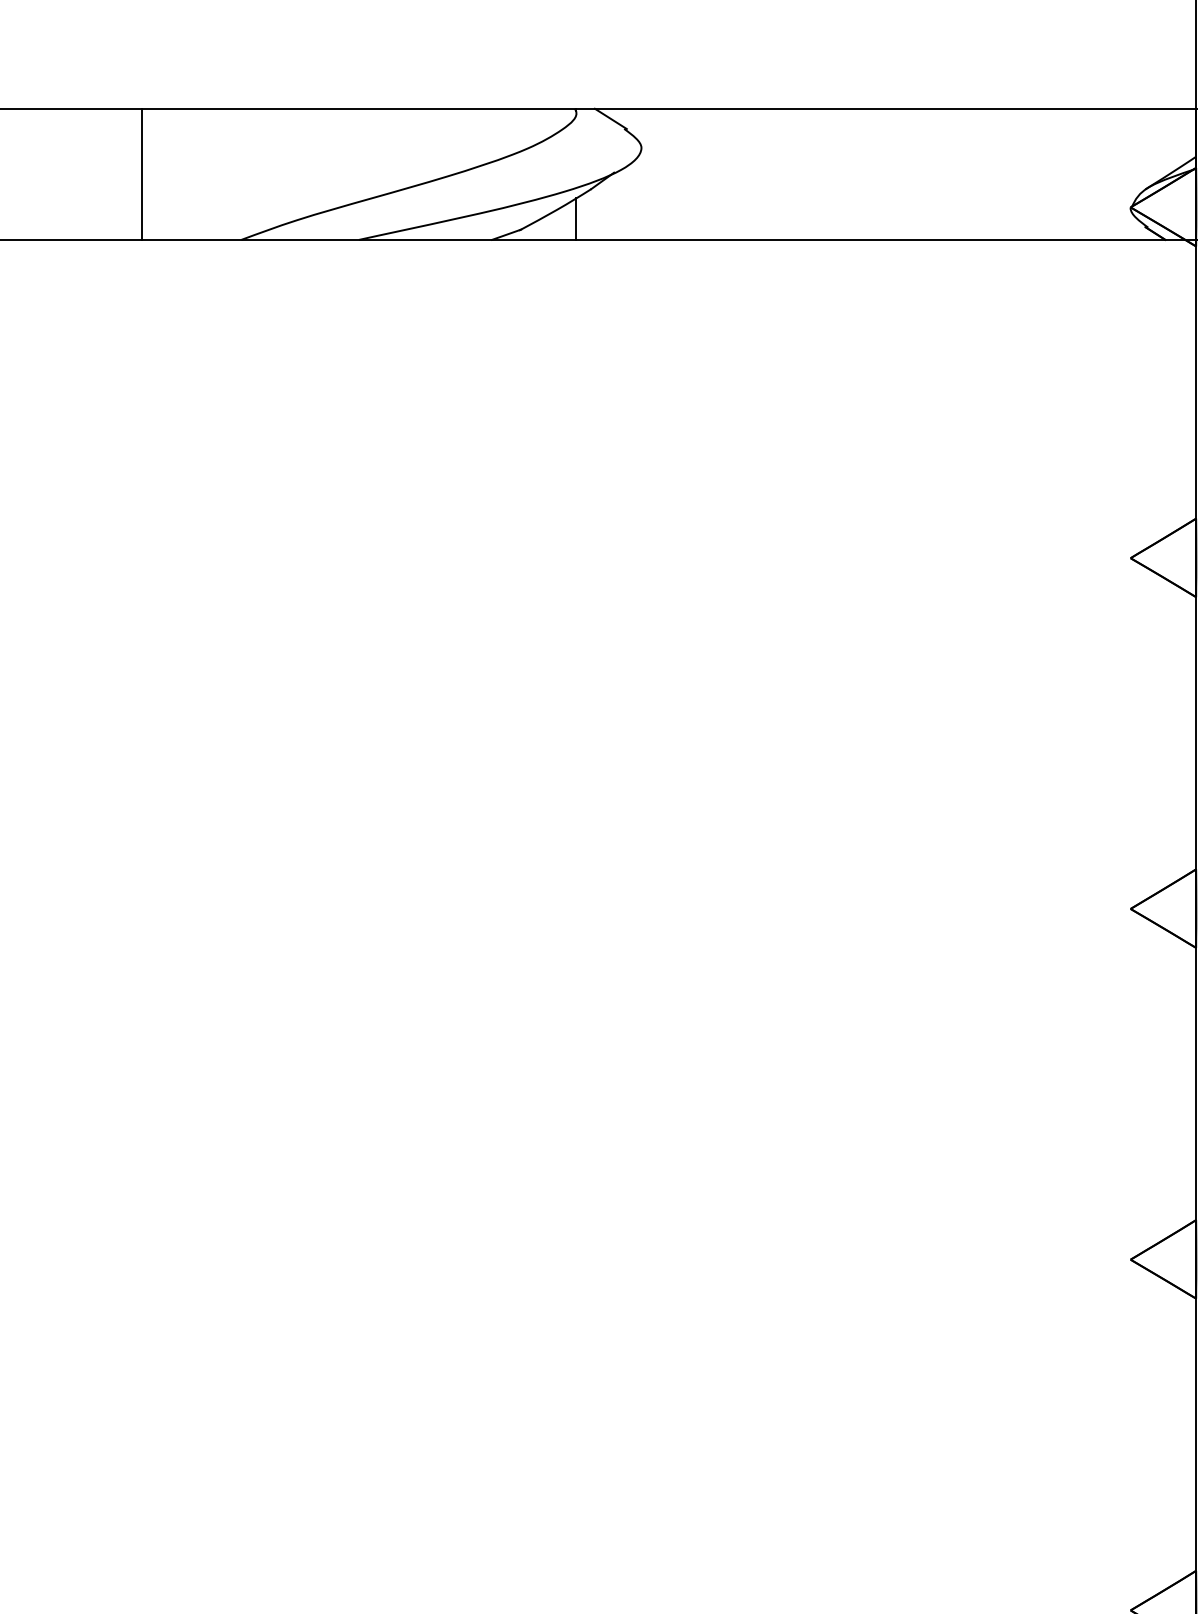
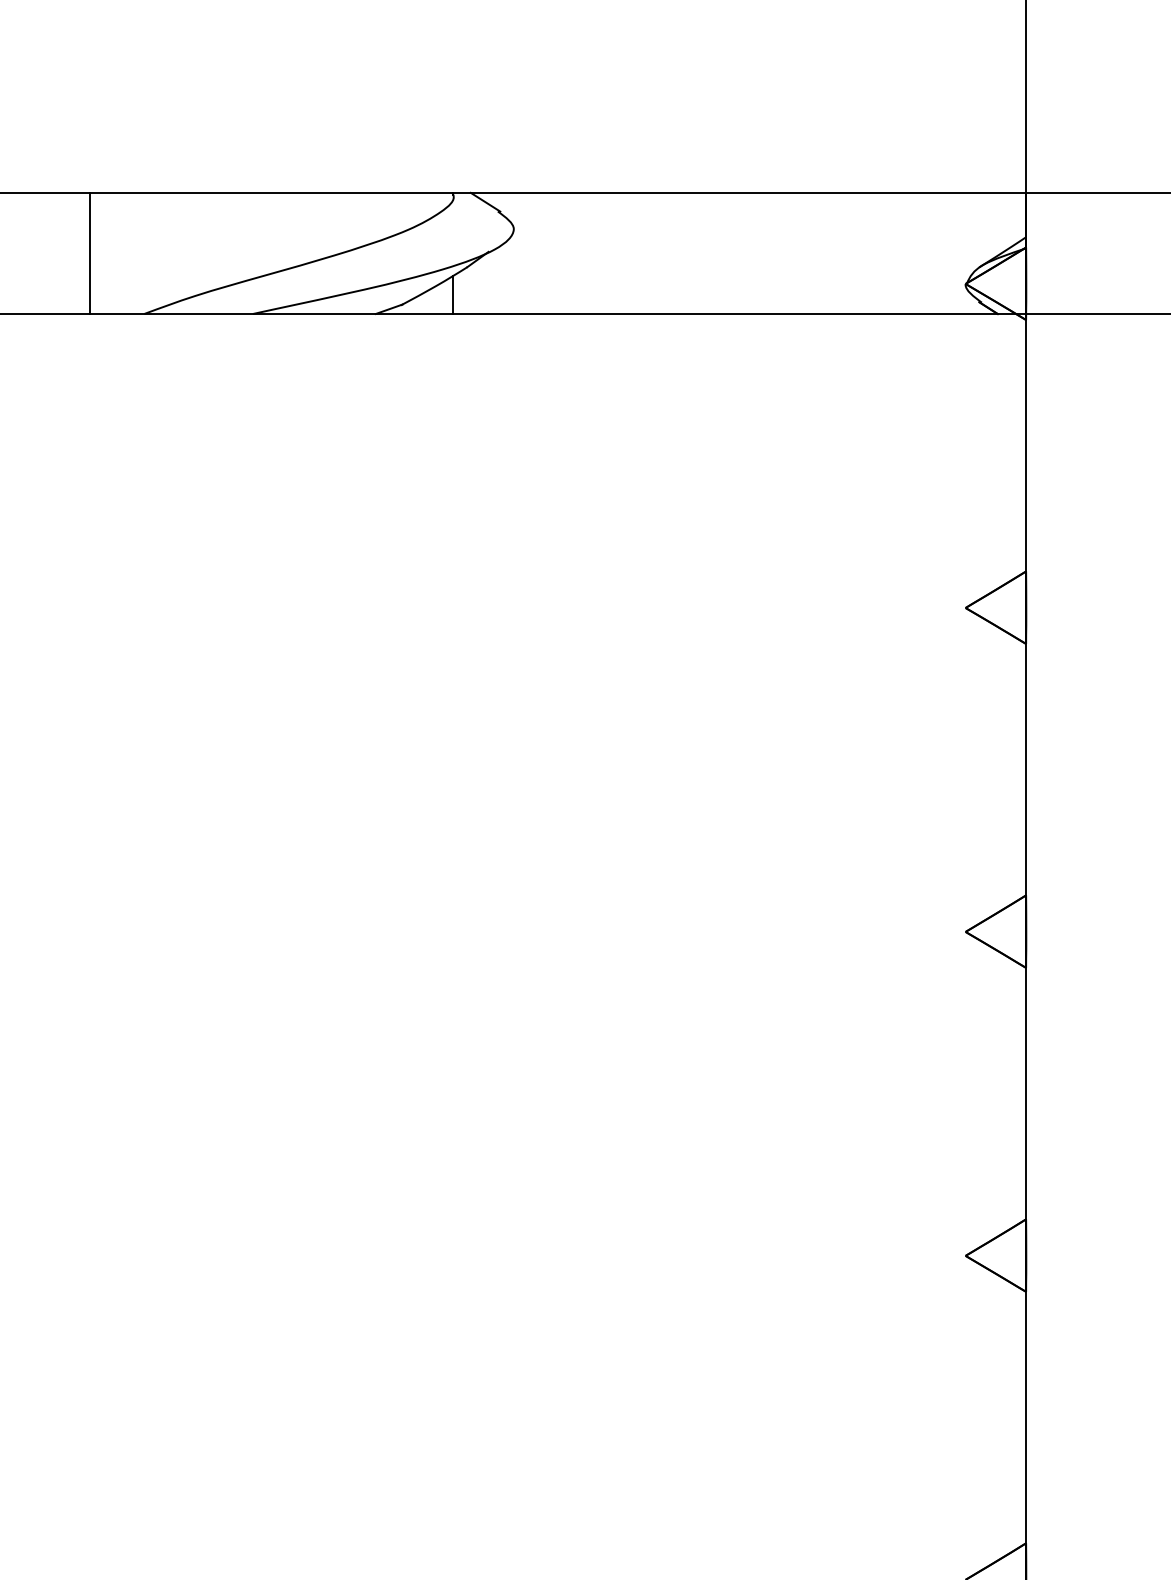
line: (142, 174) -> (89, 253), moved

